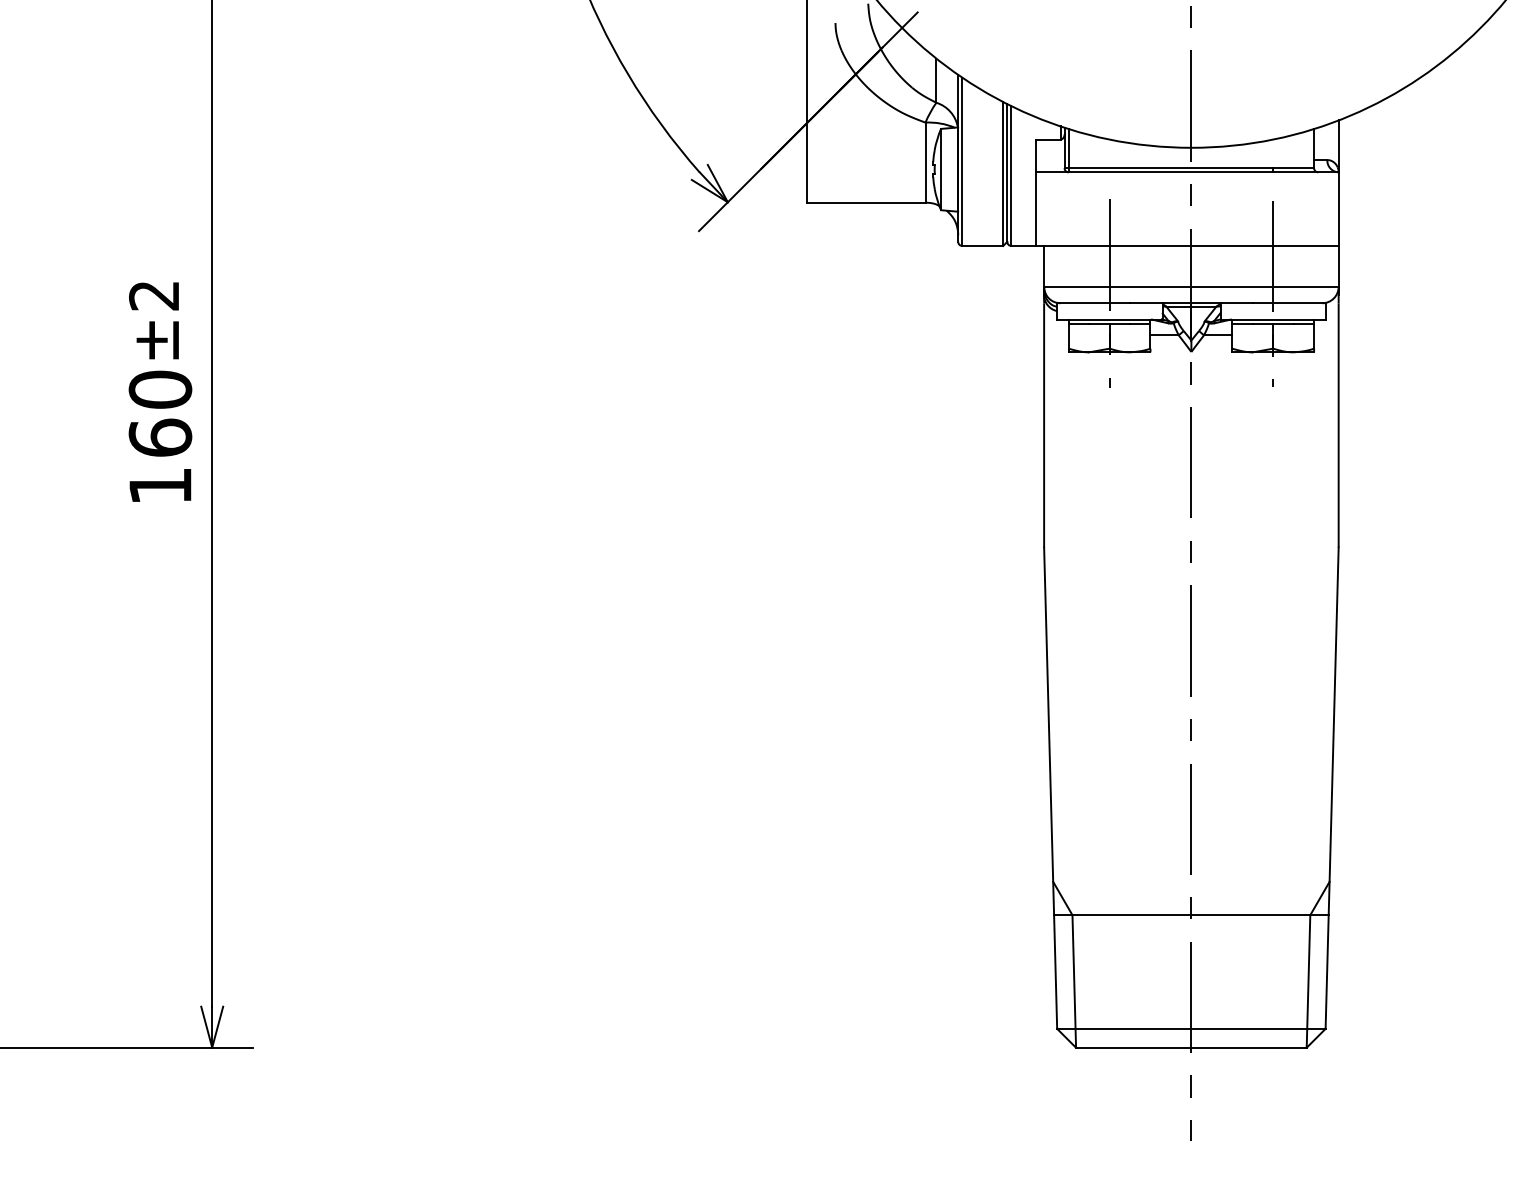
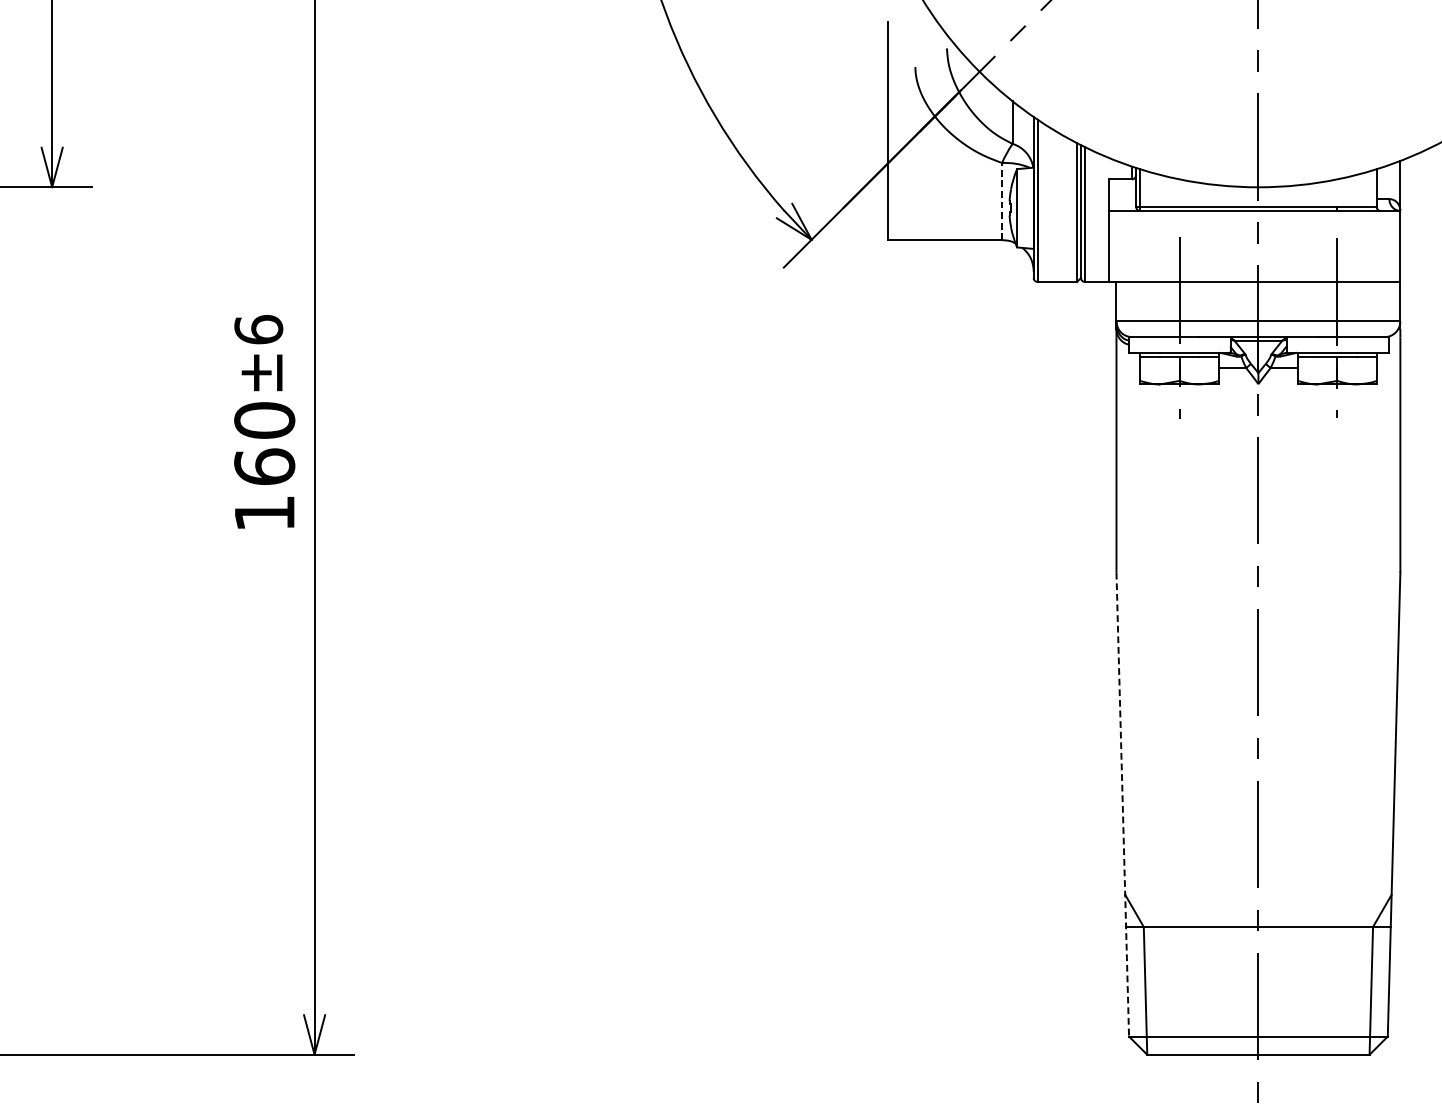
line: (925, 162) -> (1002, 201), solid -> dashed
text: (154, 295) -> (258, 329), ±2 -> ±6
line: (1050, 788) -> (1122, 804), solid -> dashed

